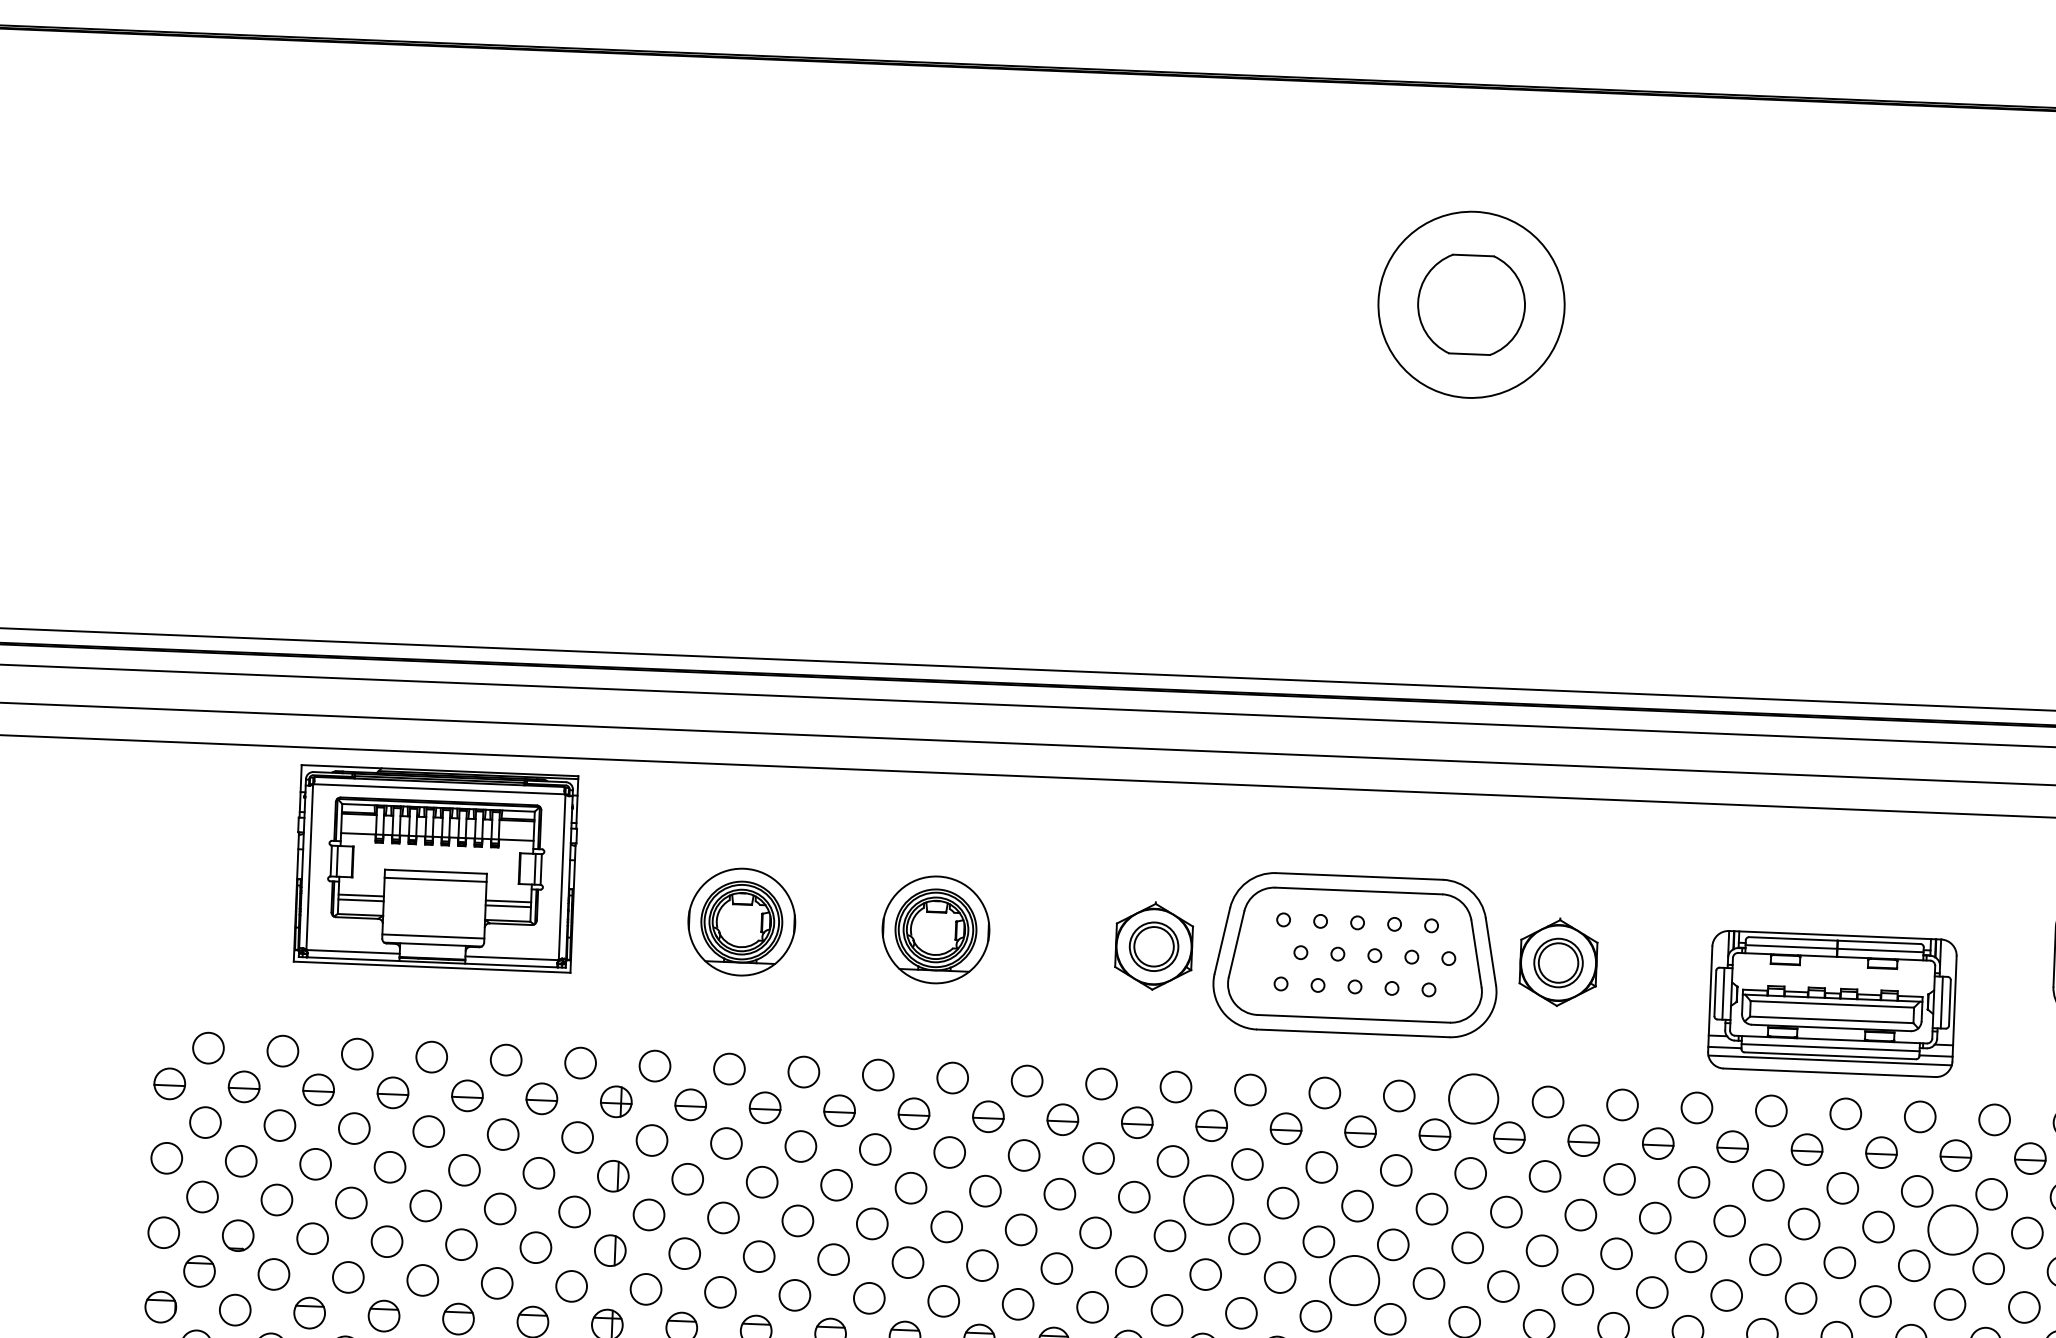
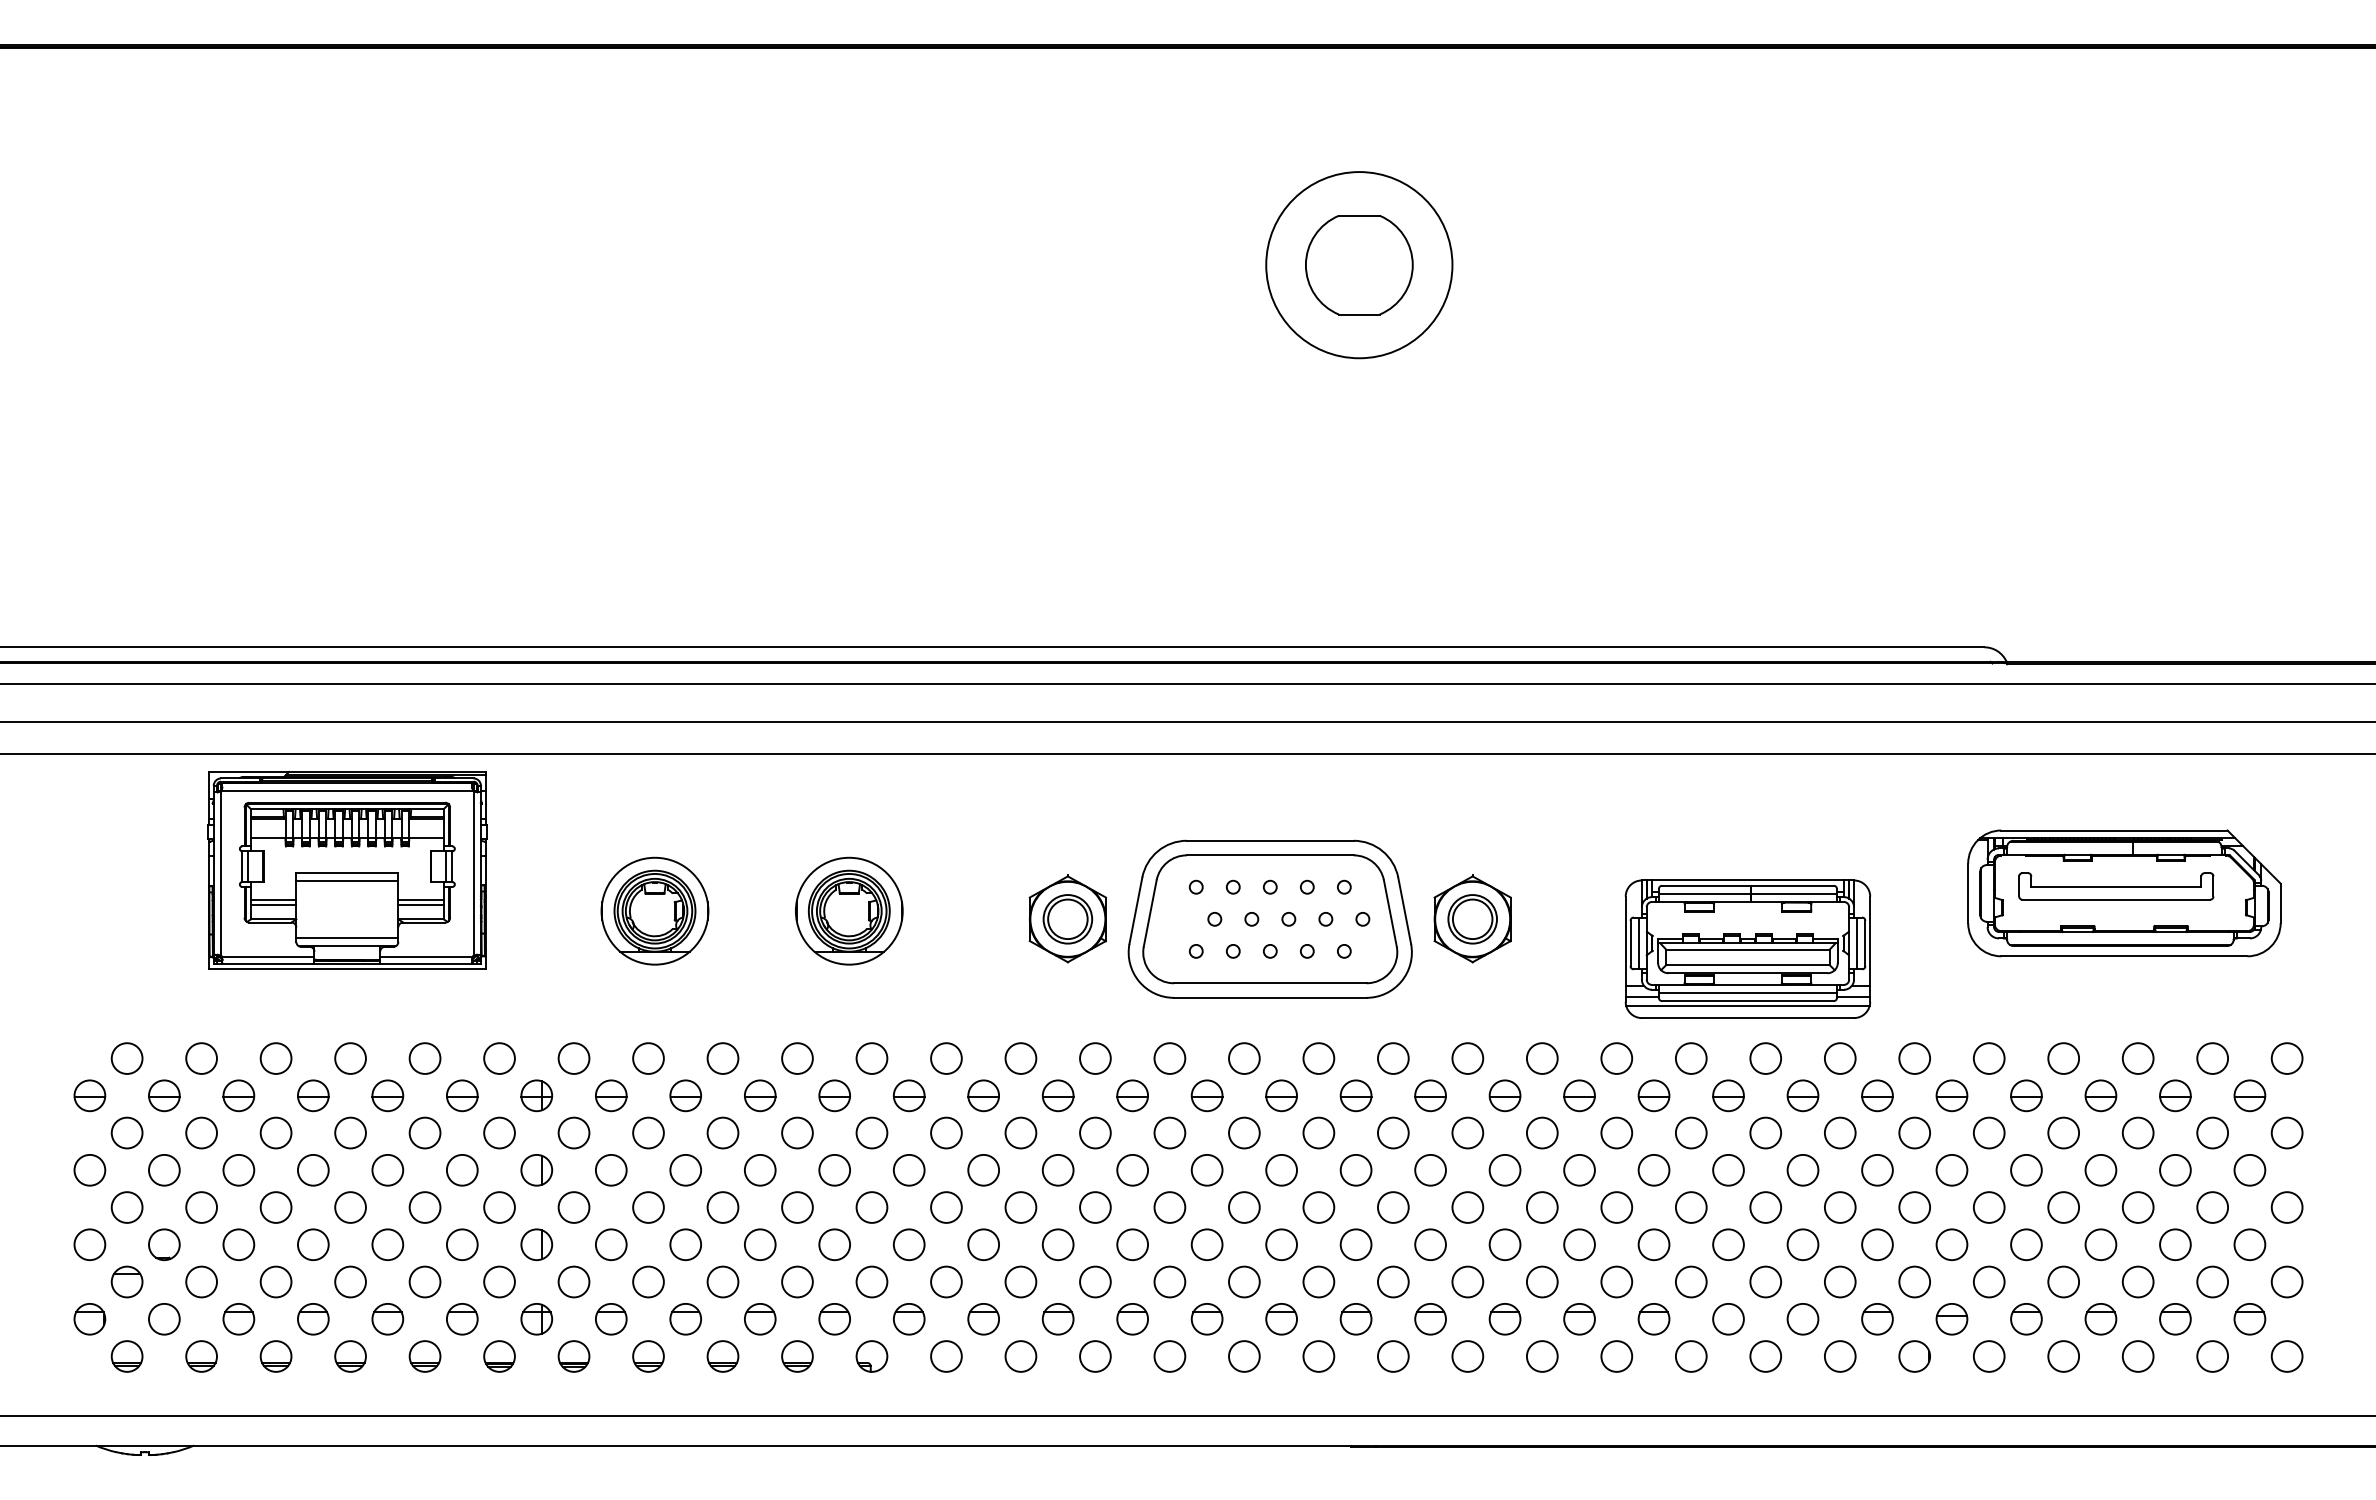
circle: (1472, 1098) -> (1392, 1058), size x0.62
circle: (1208, 1199) -> (1132, 1169), size x0.62
circle: (1952, 1229) -> (1877, 1169), size x0.62
circle: (1354, 1280) -> (1281, 1244), size x0.62

